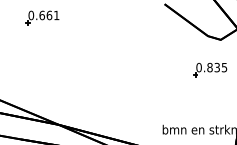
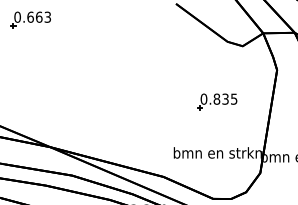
text: (56, 14) -> (47, 16), 0.661 -> 0.663
part: (210, 69) -> (217, 101), moved

